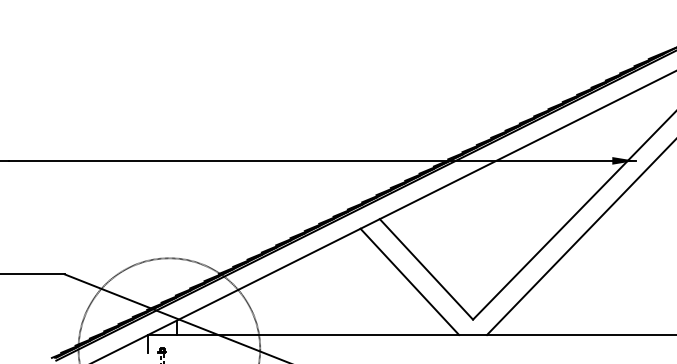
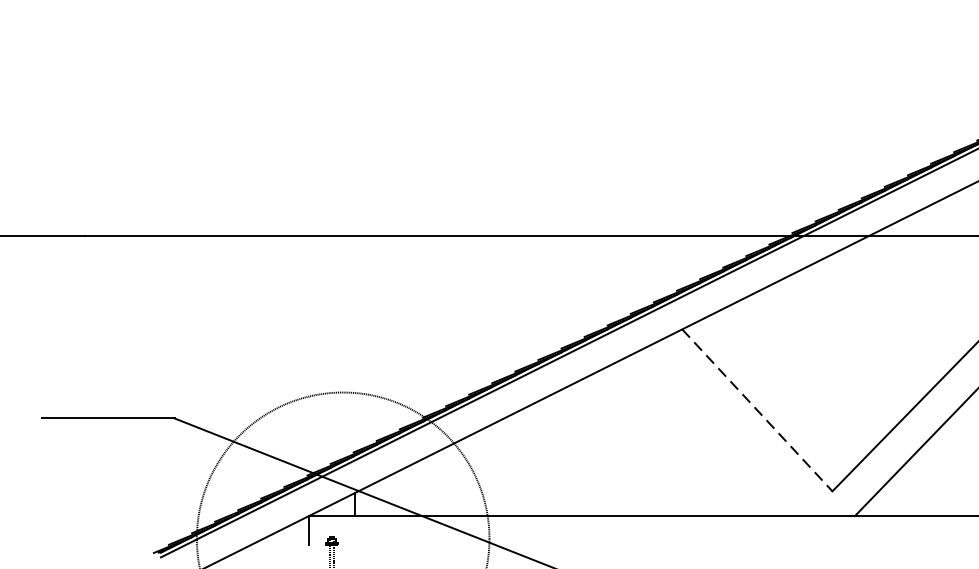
line: (426, 269) -> (757, 410), solid -> dashed
line: (409, 281) -> (730, 429), removed

